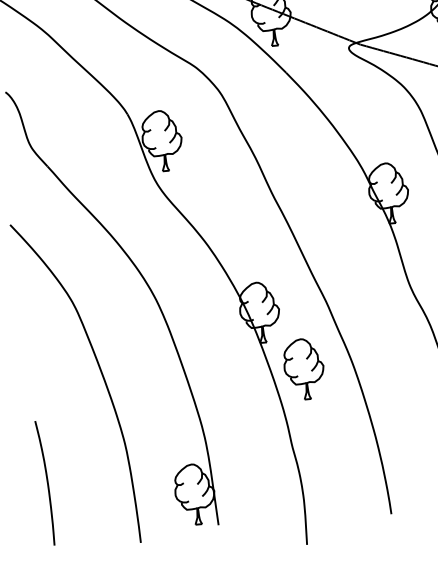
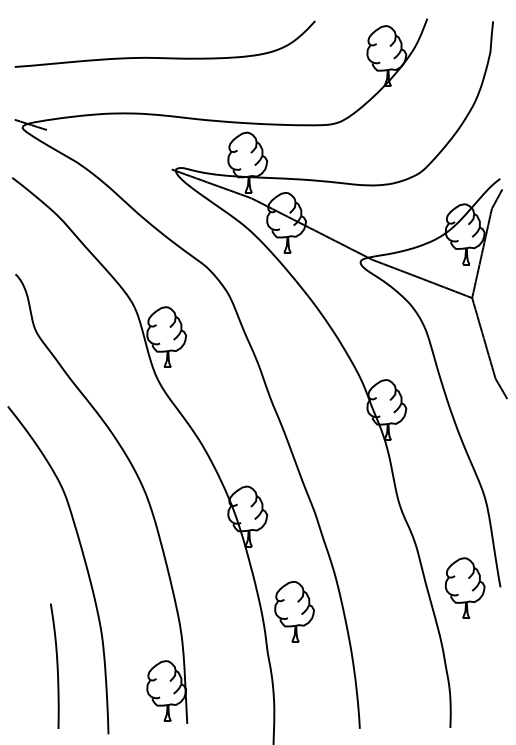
part: (304, 368) -> (294, 611), moved
curve: (46, 482) -> (56, 665), moved

